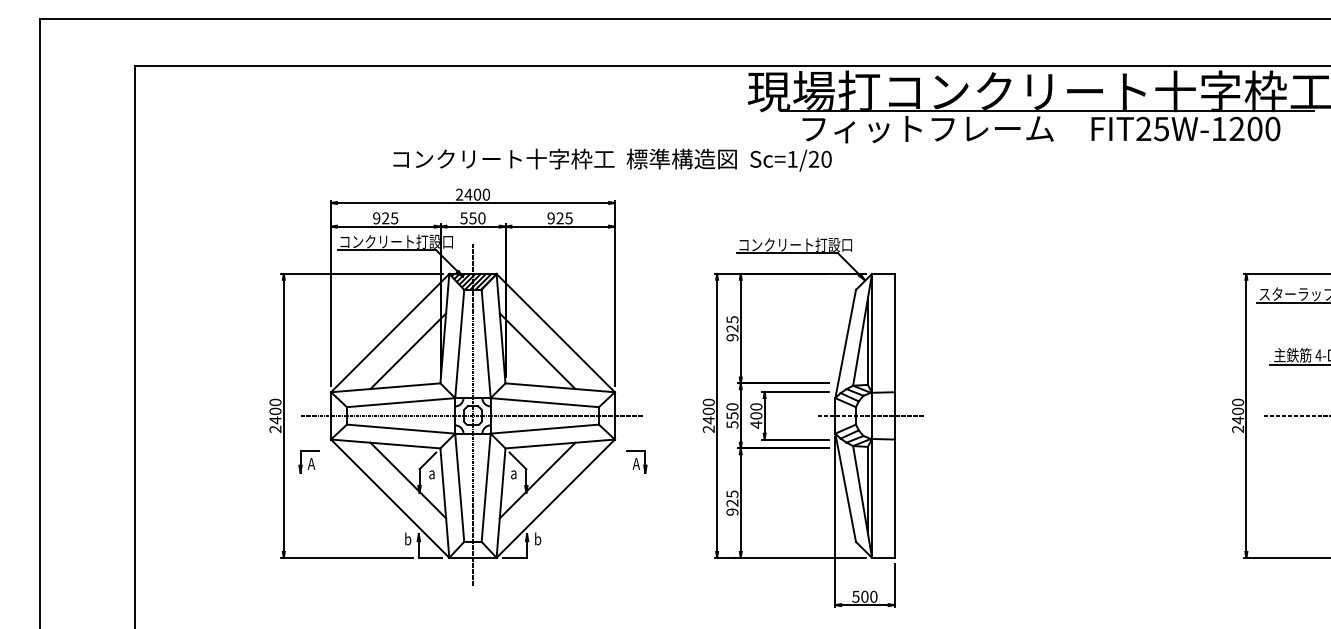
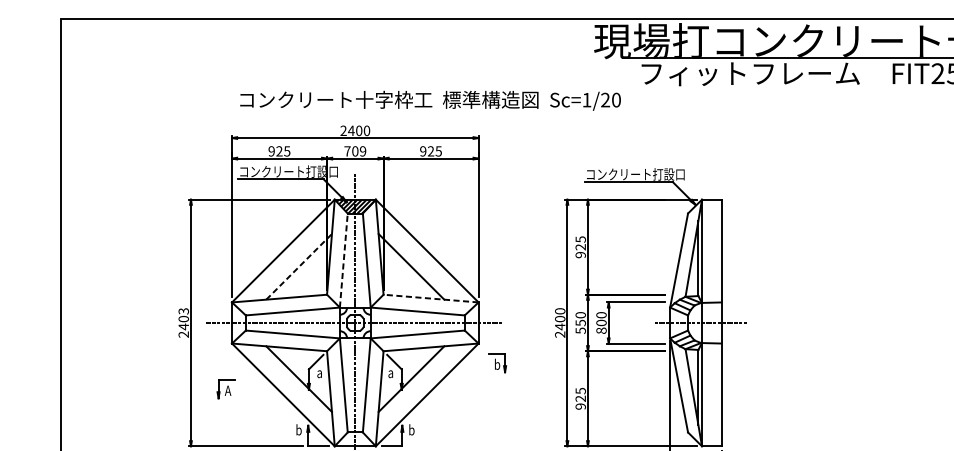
text: (612, 159) -> (430, 100), moved
text: (472, 218) -> (354, 151), 550 -> 709
line: (459, 343) -> (343, 260), solid -> dashed
line: (408, 350) -> (299, 266), solid -> dashed
line: (560, 387) -> (431, 298), solid -> dashed
text: (275, 402) -> (183, 311), 2400 -> 2403
text: (756, 424) -> (601, 330), 400 -> 800
part: (308, 461) -> (225, 388), moved
text: (636, 463) -> (497, 364), A -> b

